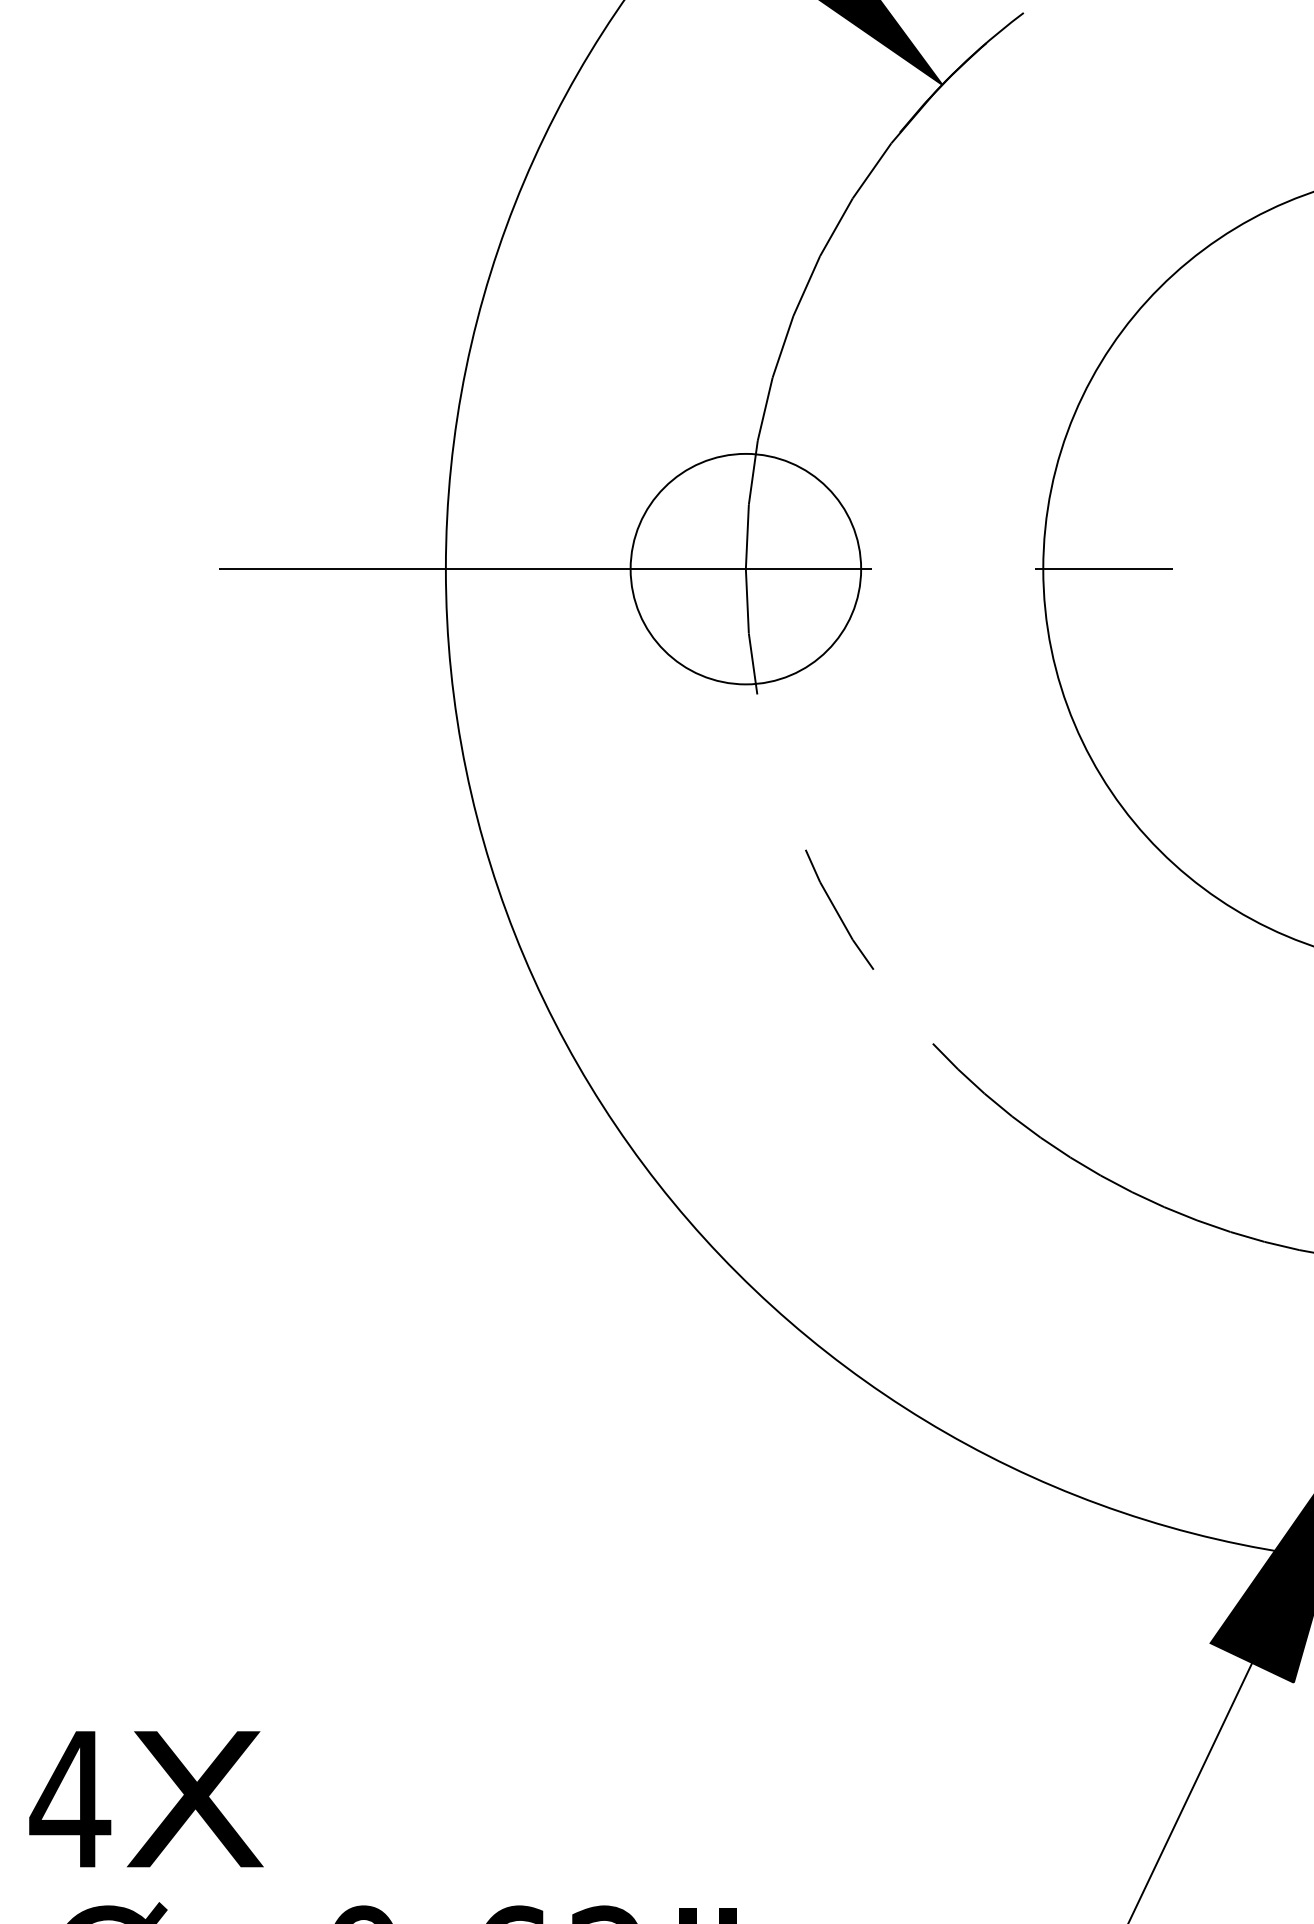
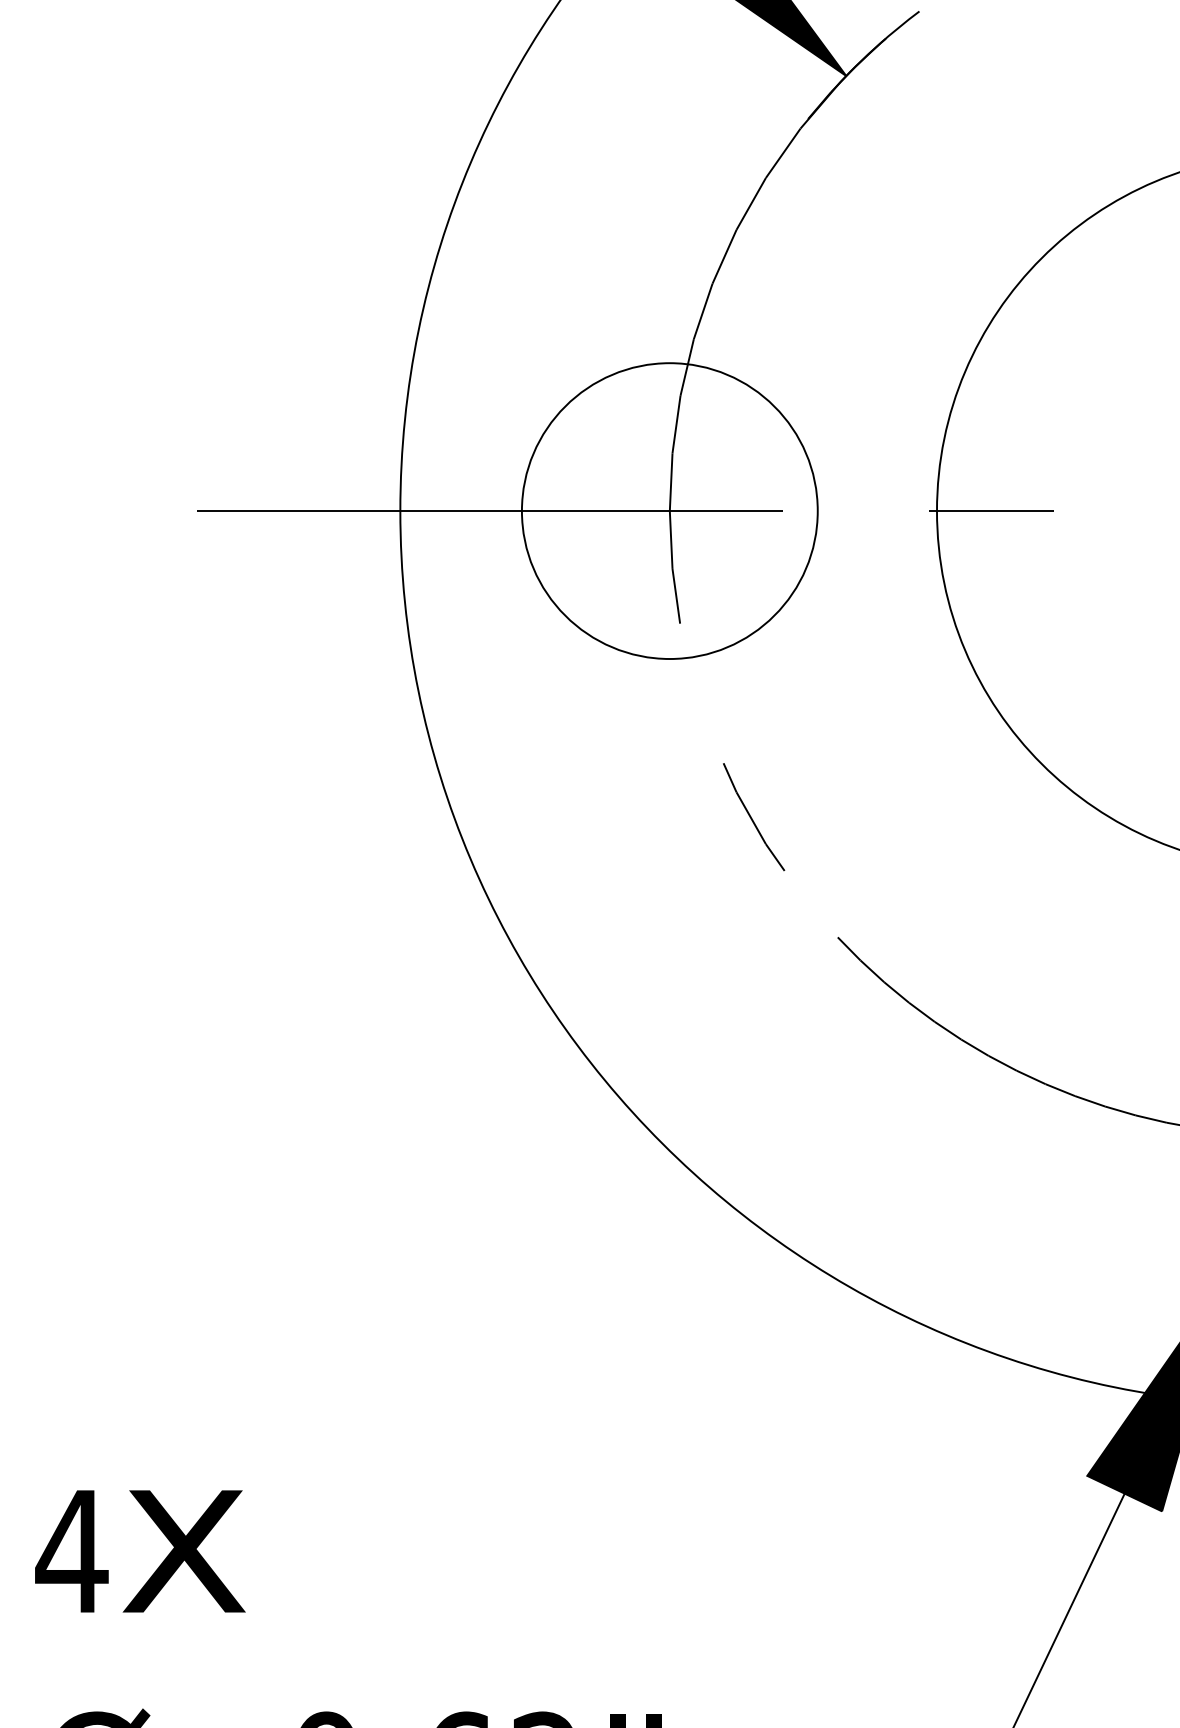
circle: (745, 568) -> (669, 510), size x1.43
text: (146, 1799) -> (140, 1551), moved

